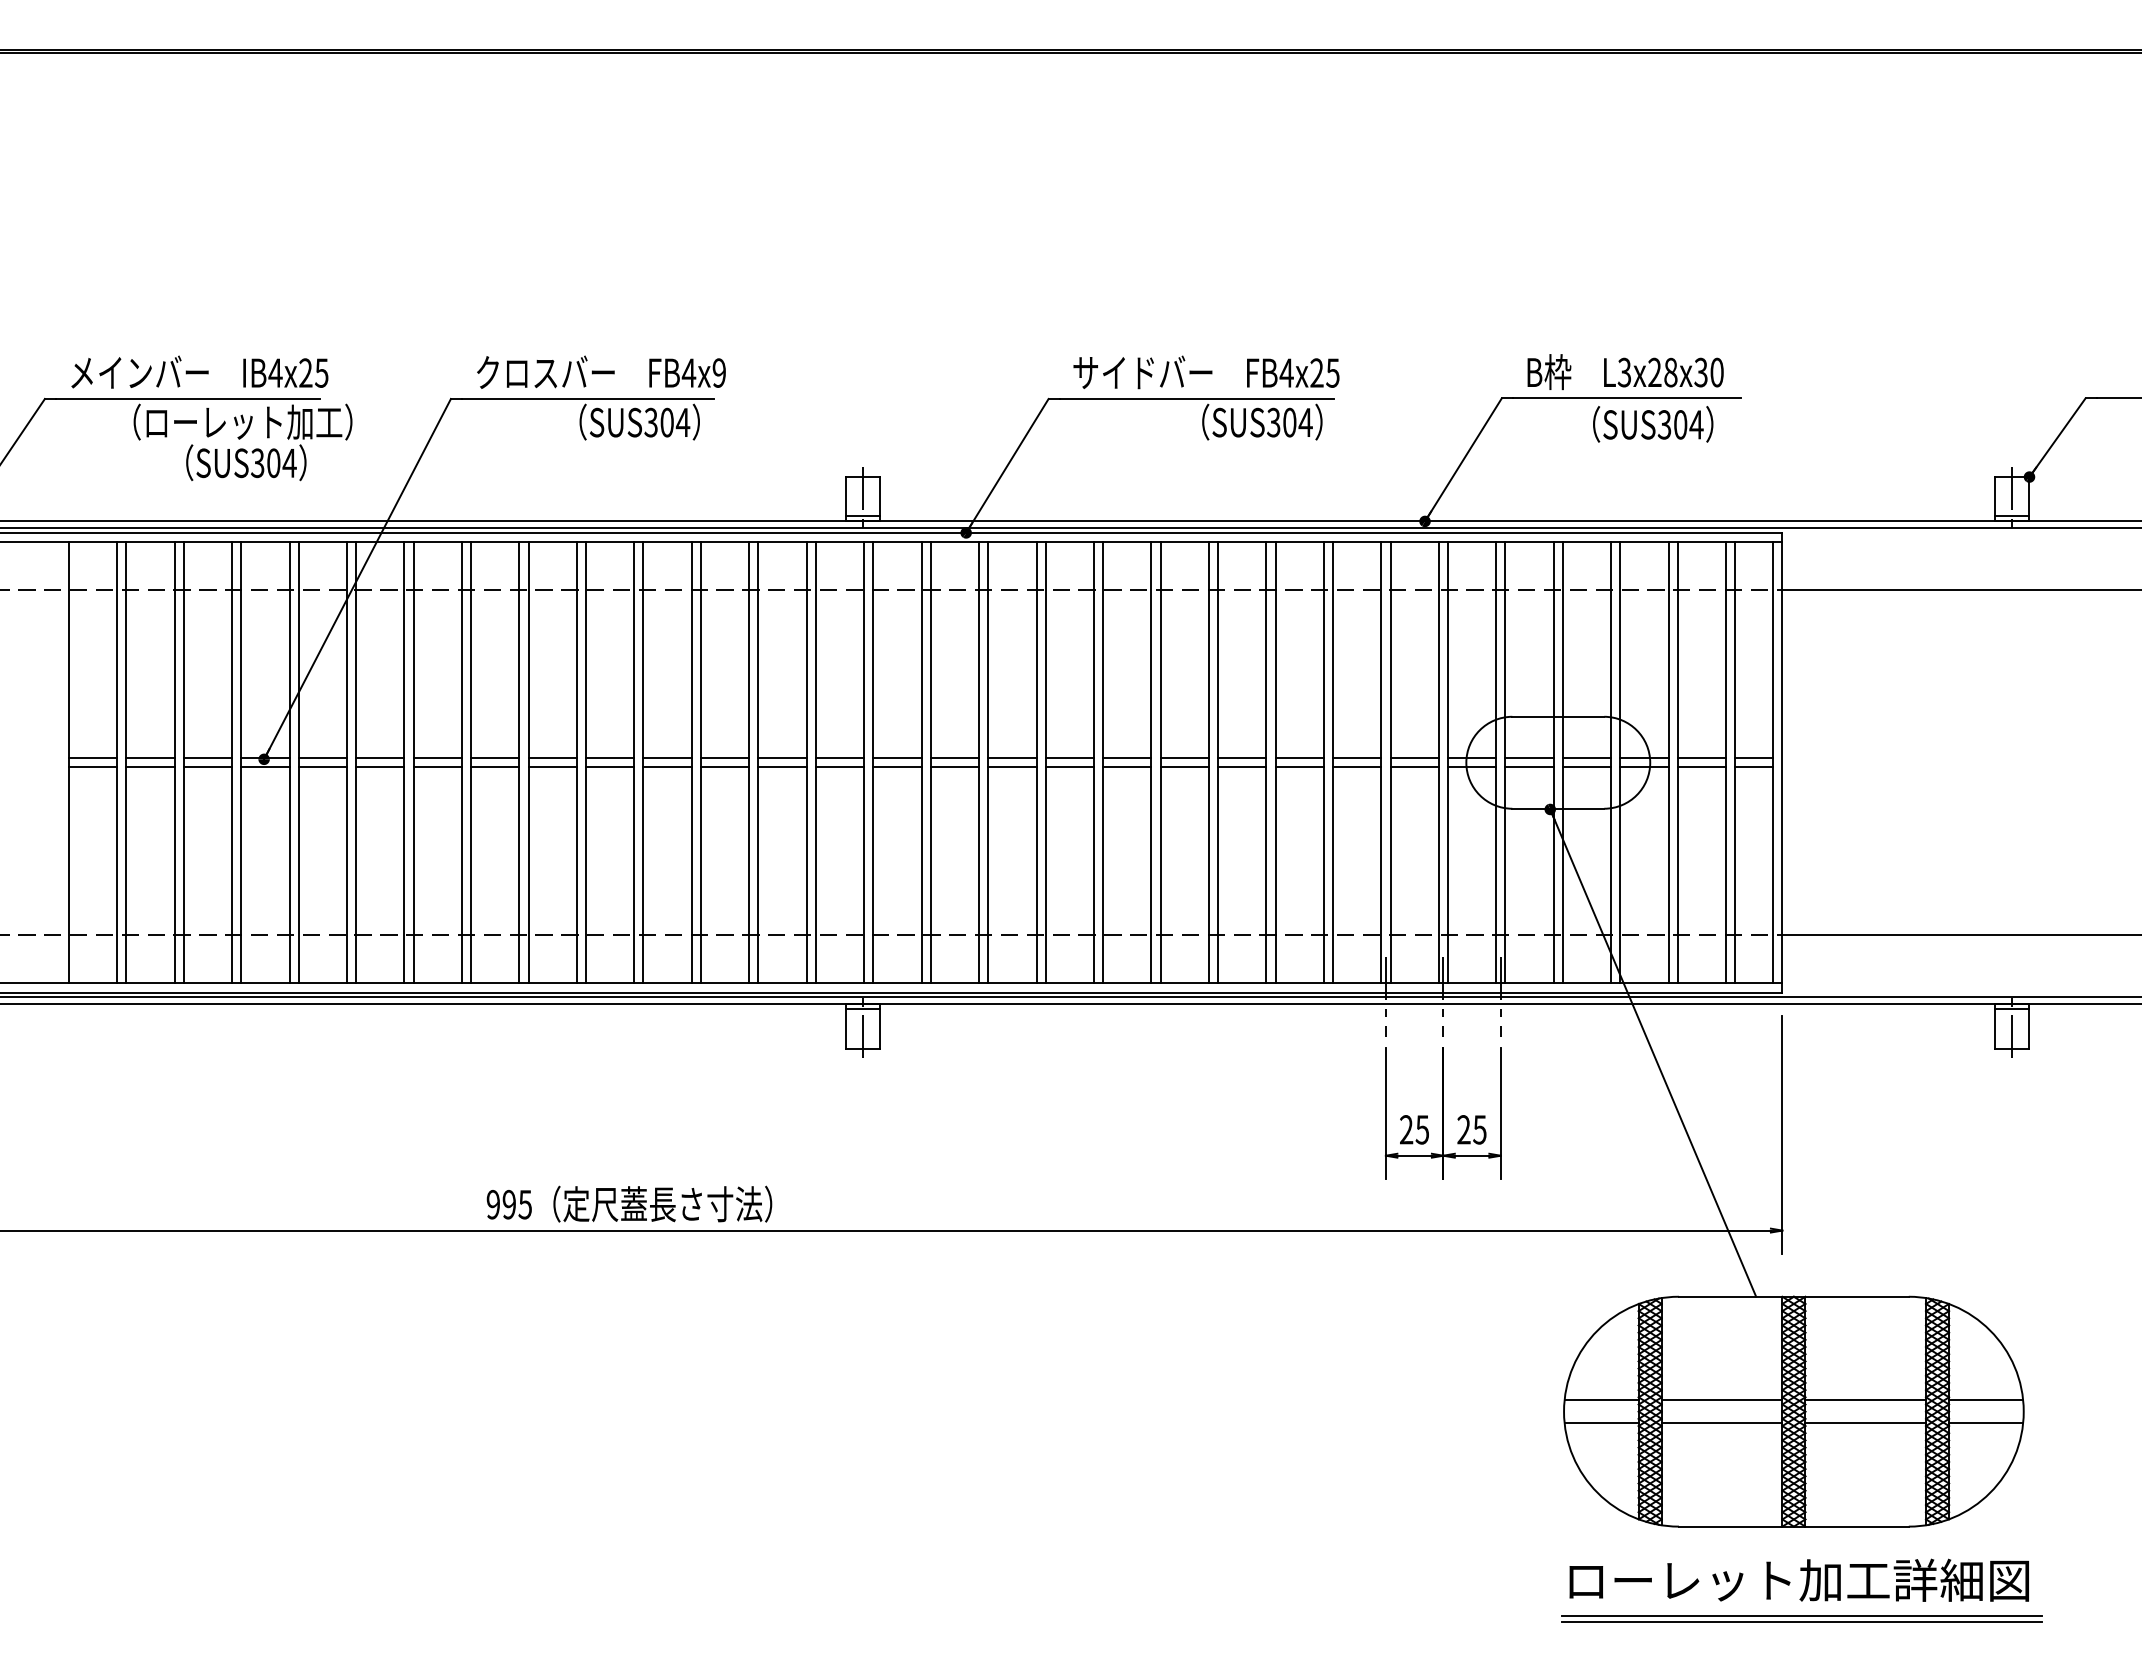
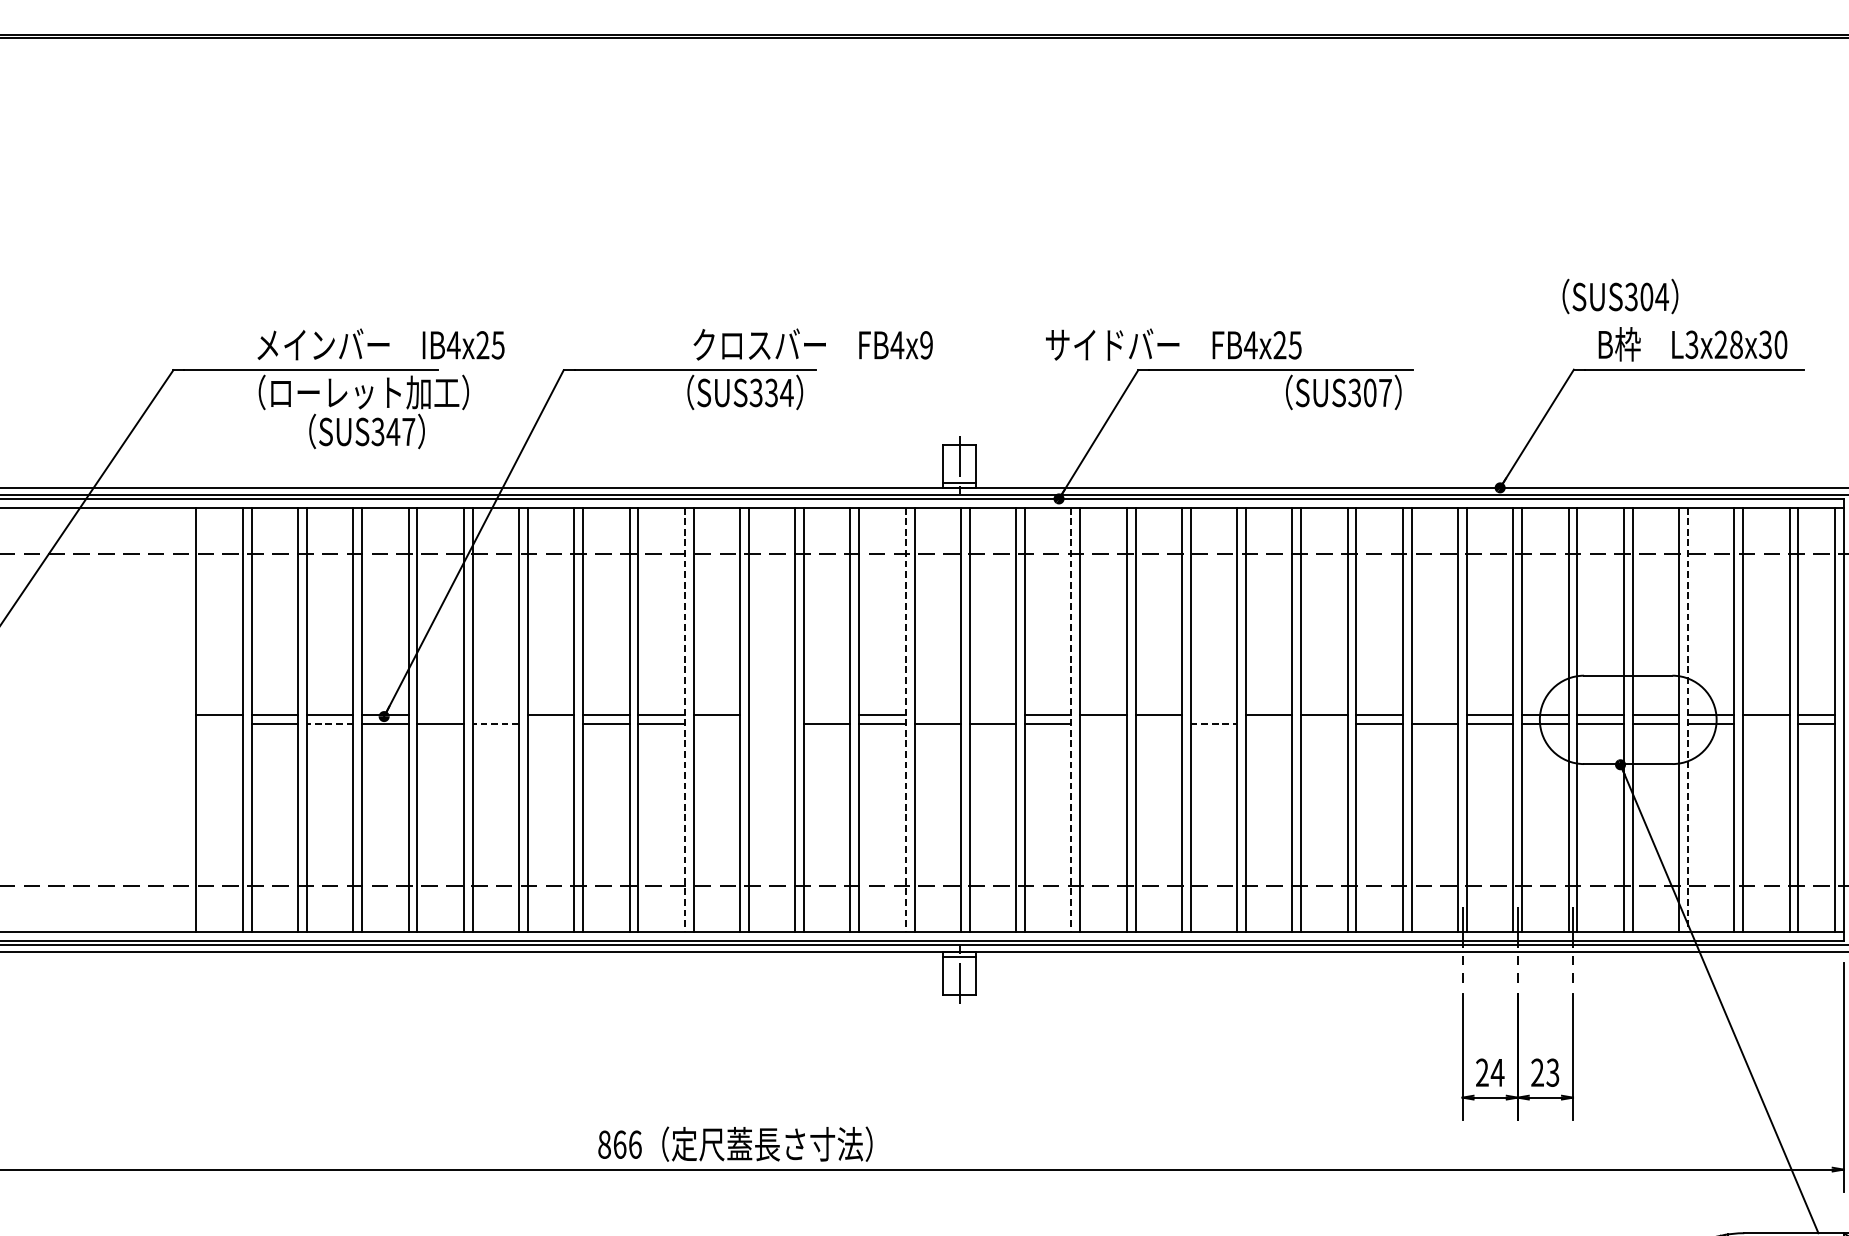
text: (199, 371) -> (380, 343), moved
text: (601, 371) -> (813, 343), moved
text: (1206, 372) -> (1173, 344), moved
text: (666, 422) -> (770, 392), SUS304 -> SUS334
text: (1305, 422) -> (1385, 392), SUS304 -> SUS307
text: (1653, 424) -> (1620, 296), moved
text: (281, 463) -> (400, 432), SUS304 -> SUS347
line: (322, 758) -> (440, 715), removed
line: (380, 758) -> (496, 715), removed
line: (667, 758) -> (771, 715), removed
line: (724, 758) -> (826, 715), removed
line: (839, 758) -> (937, 715), removed
line: (897, 758) -> (993, 715), removed
line: (1127, 758) -> (1214, 715), removed
line: (1357, 758) -> (1435, 715), removed
line: (576, 762) -> (684, 719), solid -> dashed
line: (806, 762) -> (905, 719), solid -> dashed
line: (979, 762) -> (1071, 719), solid -> dashed
line: (1620, 762) -> (1688, 719), solid -> dashed
line: (92, 767) -> (219, 724), removed
line: (207, 767) -> (329, 724), solid -> dashed
line: (379, 767) -> (495, 724), solid -> dashed
line: (437, 767) -> (550, 724), removed
line: (610, 767) -> (717, 724), removed
line: (667, 767) -> (771, 724), removed
line: (1012, 767) -> (1103, 724), removed
line: (1069, 767) -> (1158, 724), removed
line: (1127, 767) -> (1214, 724), solid -> dashed
line: (1184, 767) -> (1268, 724), removed
line: (1242, 767) -> (1324, 724), removed
line: (1701, 767) -> (1765, 724), removed
text: (1422, 1129) -> (1497, 1072), 25 -> 24
text: (1479, 1129) -> (1552, 1072), 25 -> 23
text: (509, 1204) -> (620, 1144), 995 -> 866

